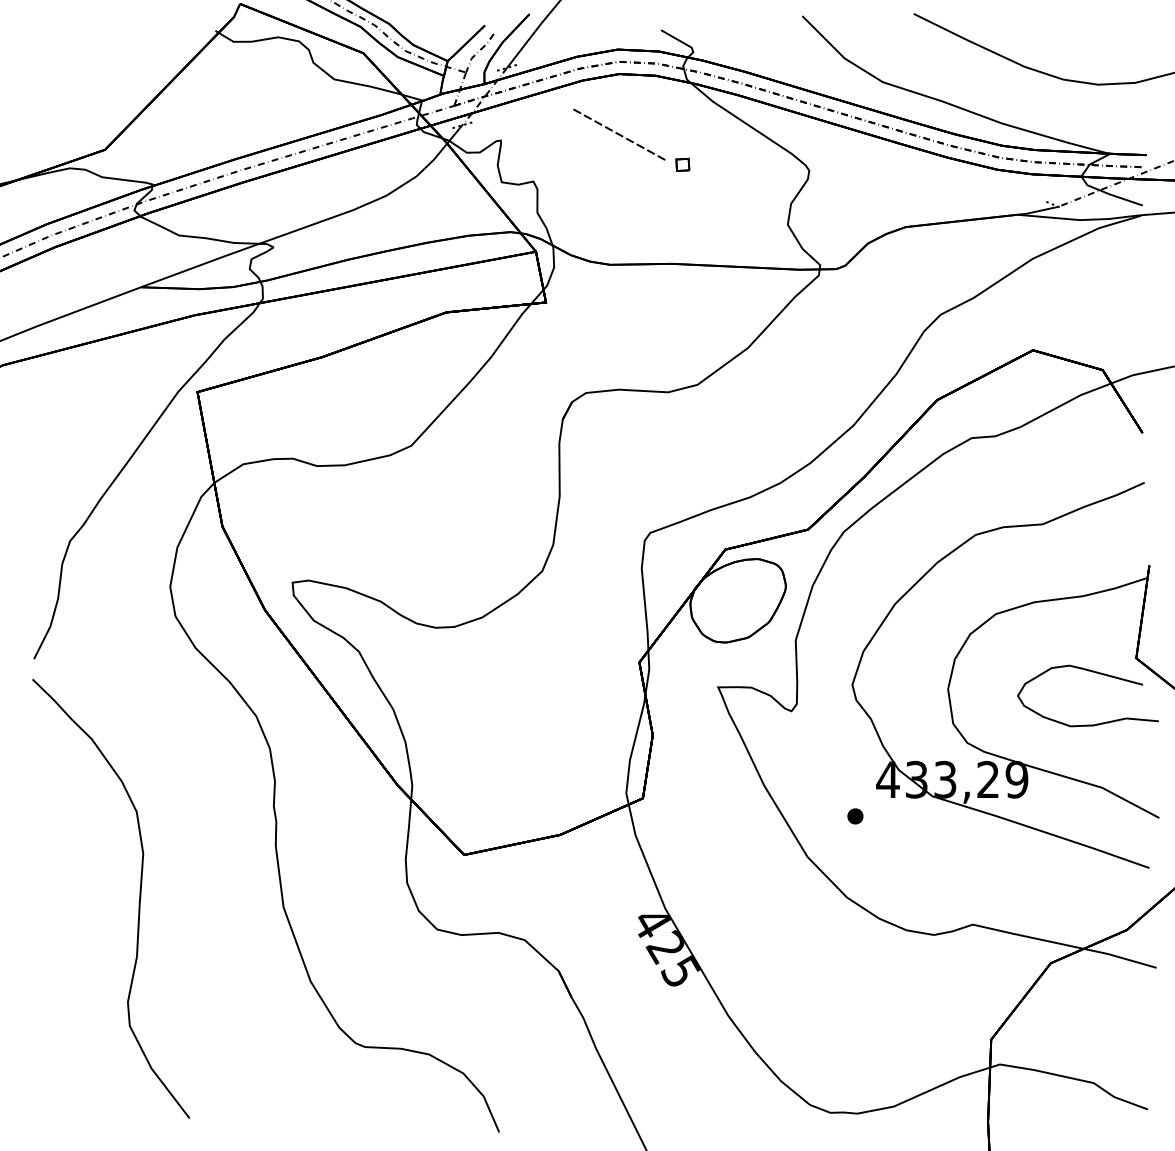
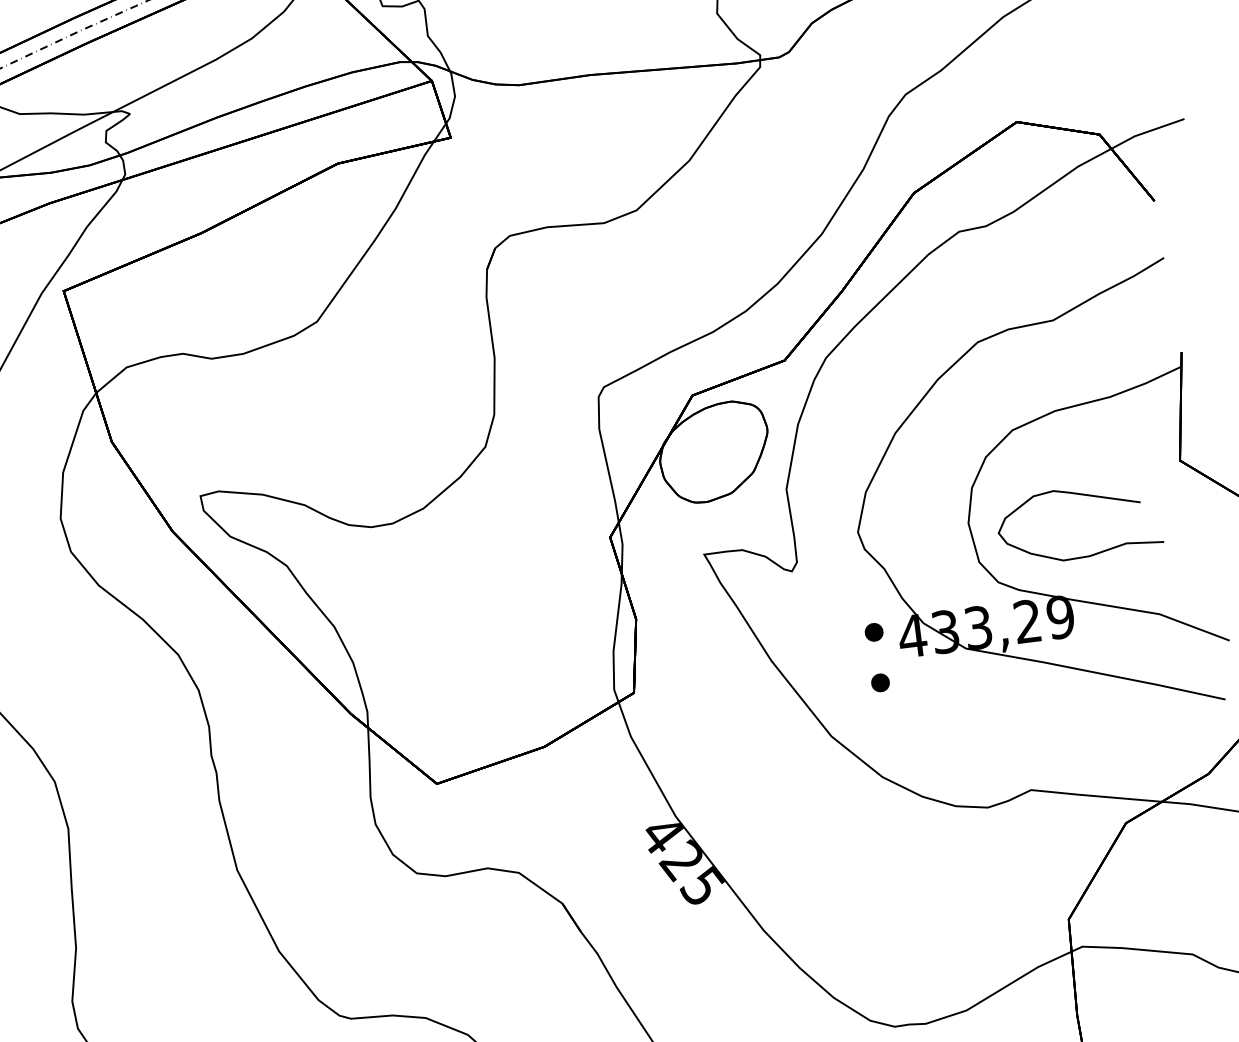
curve: (1095, 673) -> (1084, 496), moved
part: (855, 772) -> (874, 632), added

